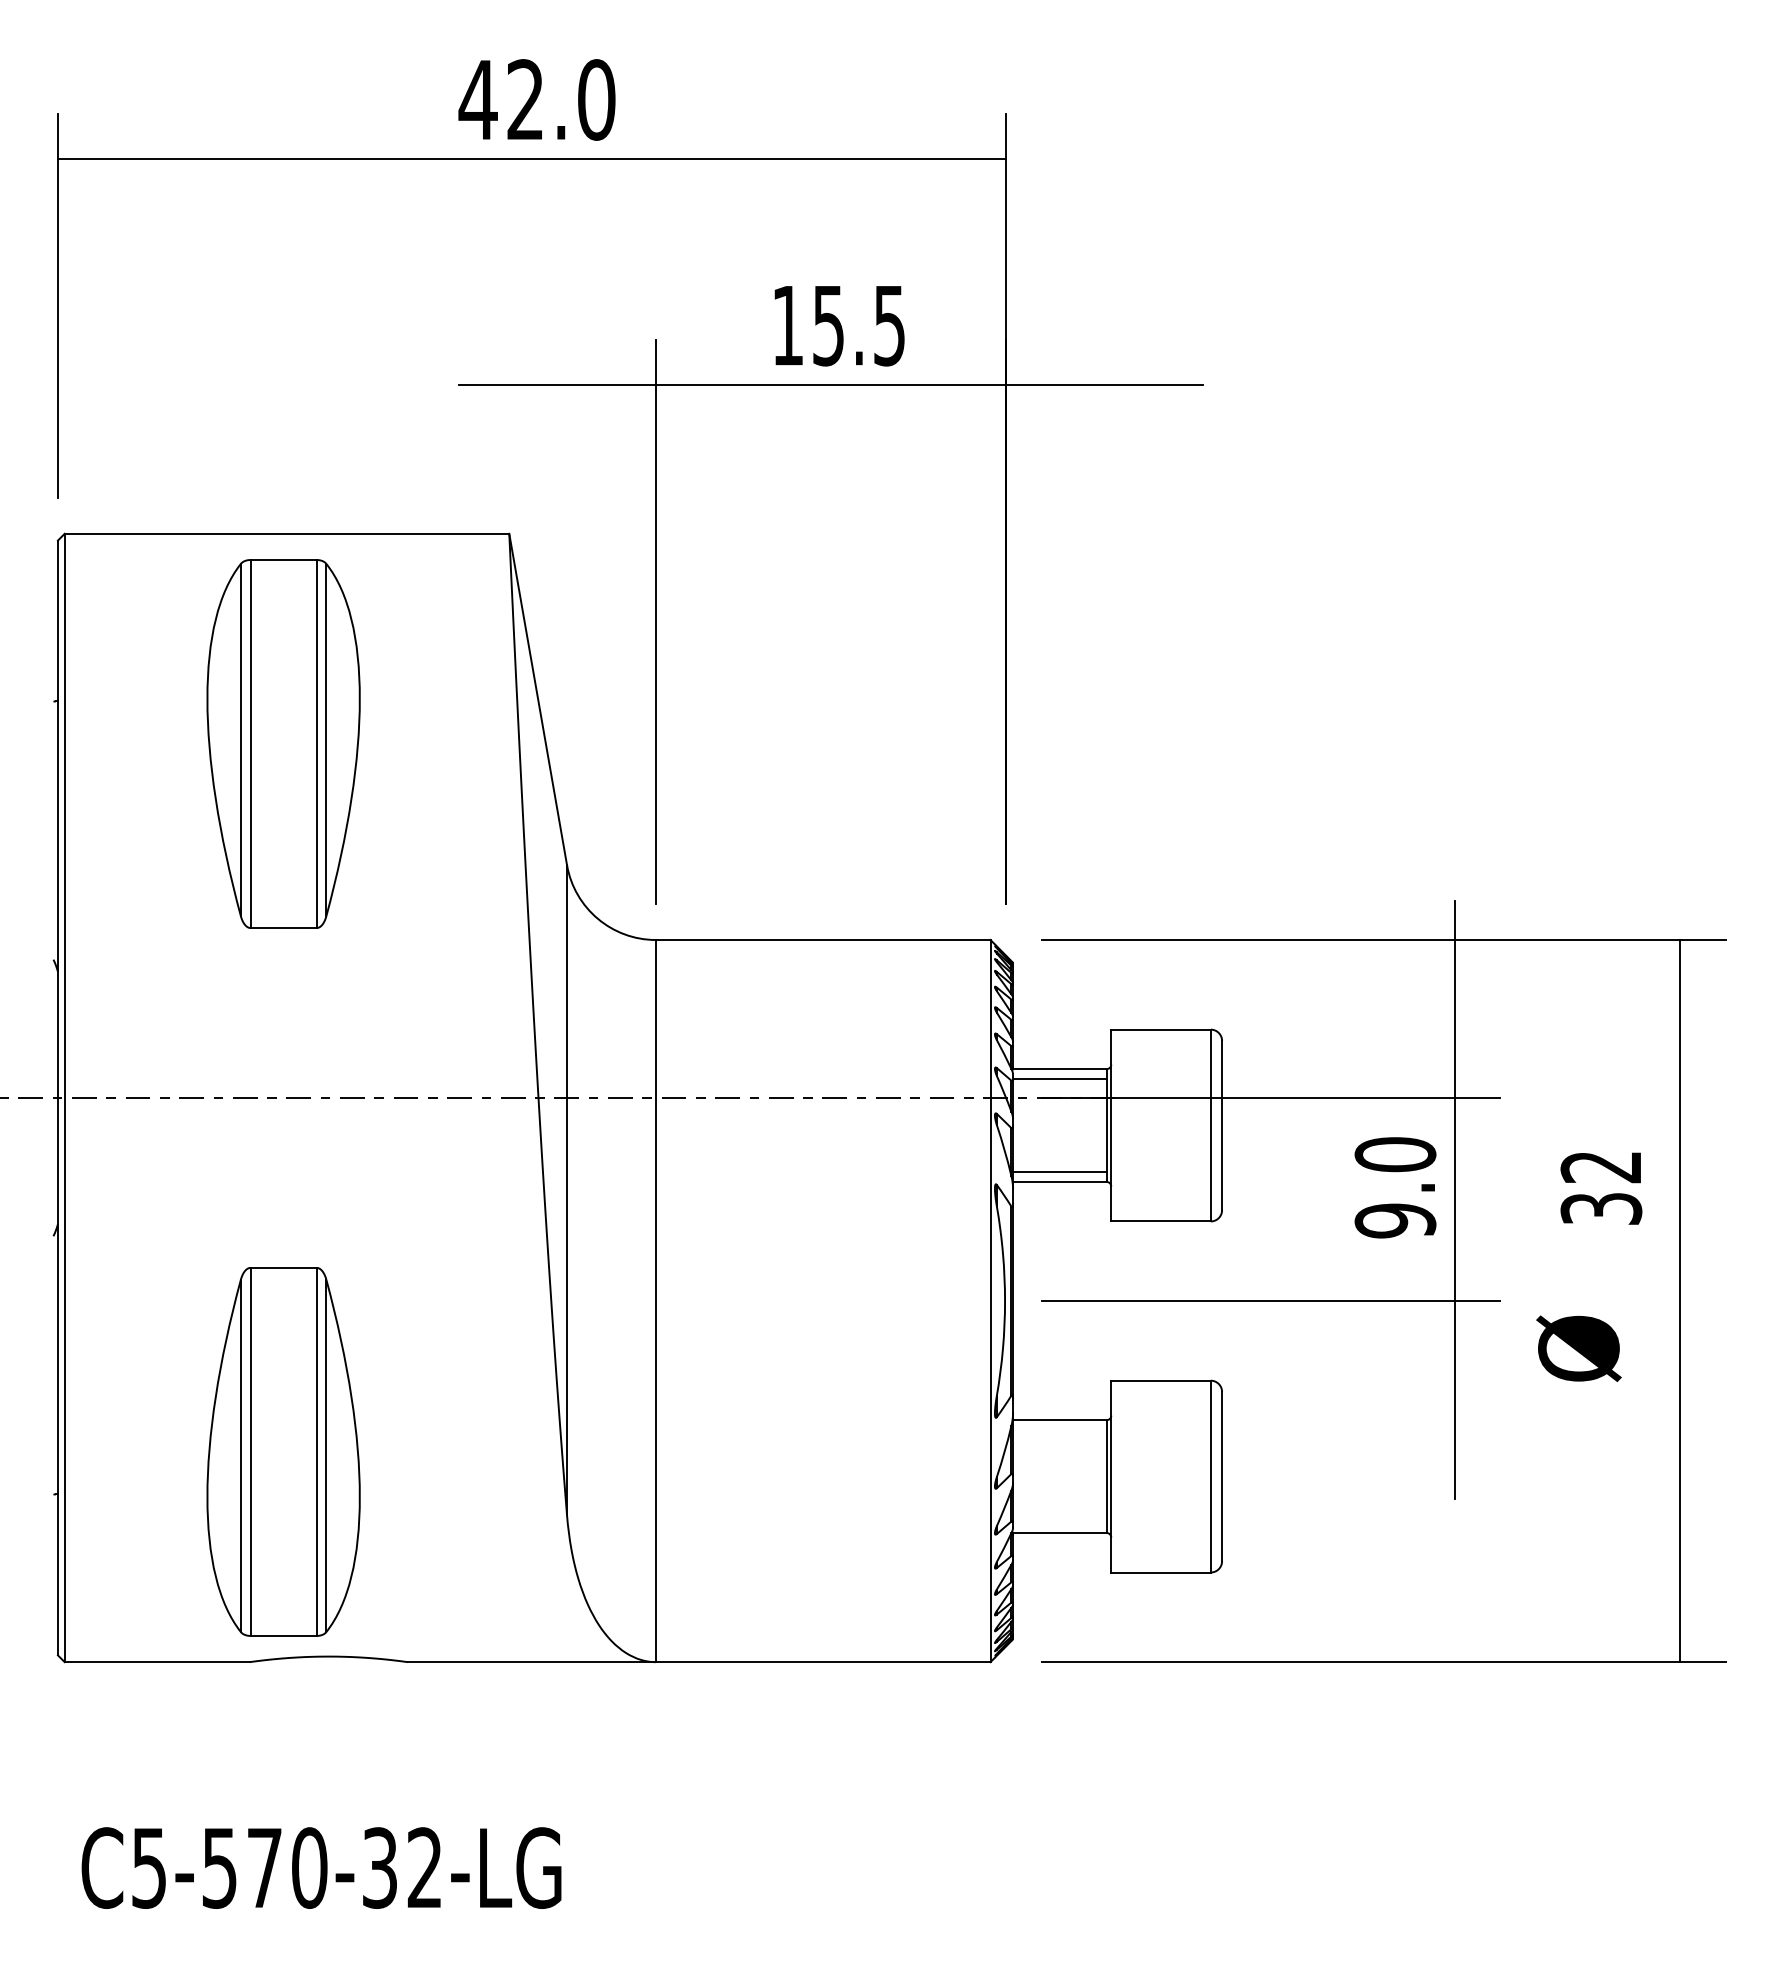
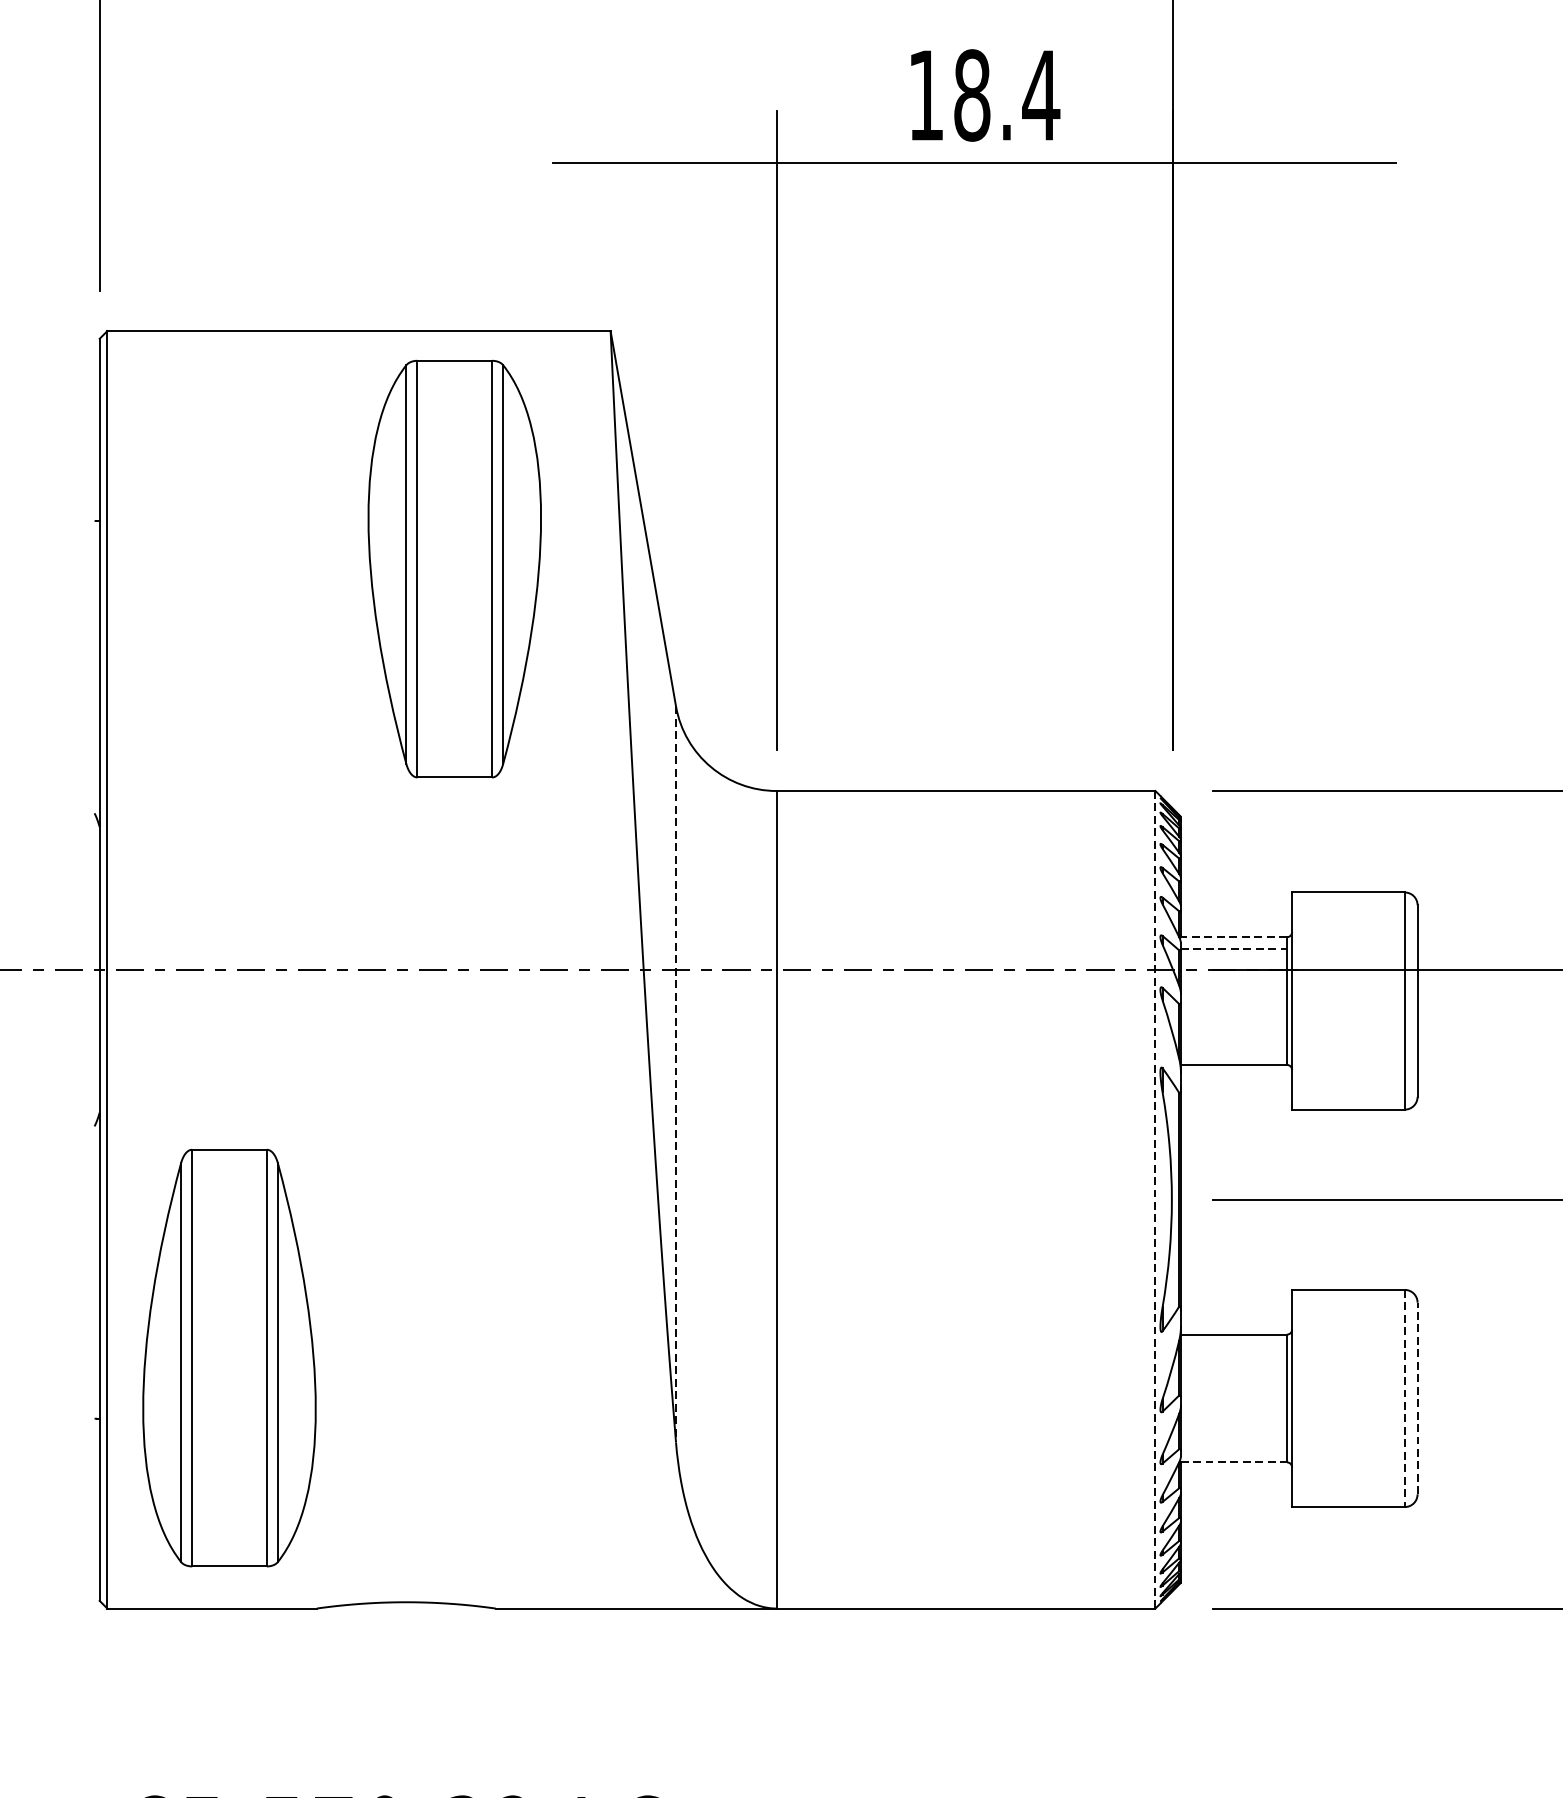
text: (859, 325) -> (1007, 95), 15.5 -> 18.4
part: (283, 743) -> (454, 568), moved
line: (1059, 1069) -> (1233, 937), solid -> dashed
line: (1059, 1079) -> (1233, 948), solid -> dashed
line: (1059, 1171) -> (1233, 1053), removed
line: (567, 1190) -> (676, 1074), solid -> dashed
line: (990, 1301) -> (1155, 1200), solid -> dashed
part: (283, 1451) -> (229, 1357), moved
line: (1210, 1476) -> (1404, 1398), solid -> dashed
line: (1222, 1476) -> (1418, 1398), solid -> dashed
line: (1059, 1533) -> (1233, 1462), solid -> dashed

